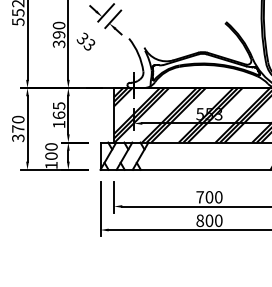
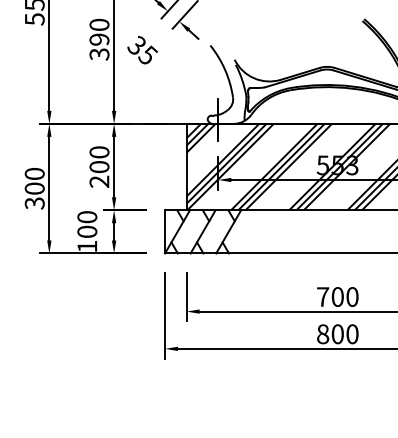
text: (91, 44) -> (150, 54), 33 -> 35
text: (58, 115) -> (98, 167), 165 -> 200
text: (18, 128) -> (35, 187), 370 -> 300

